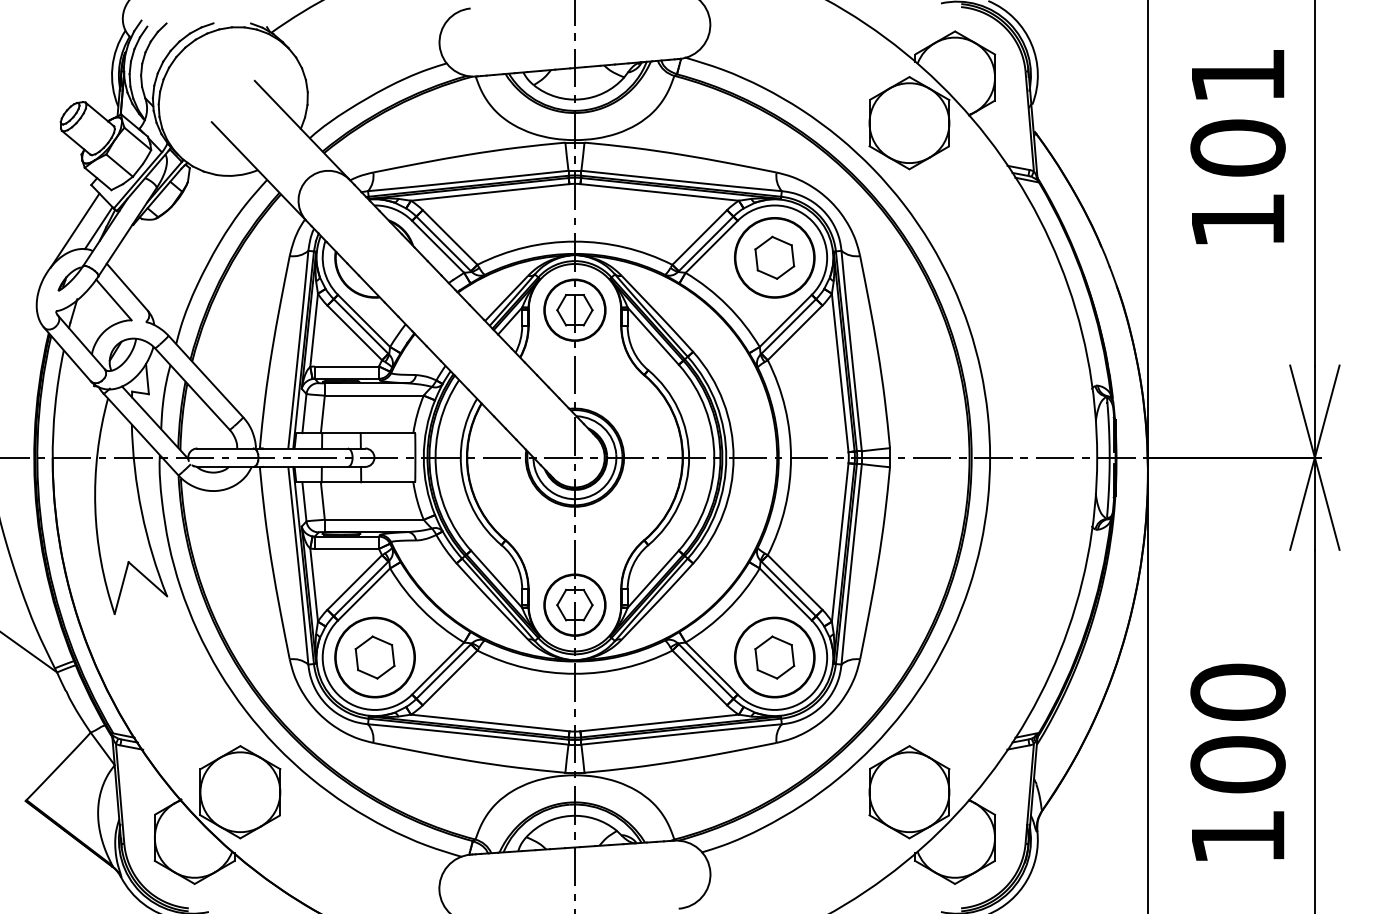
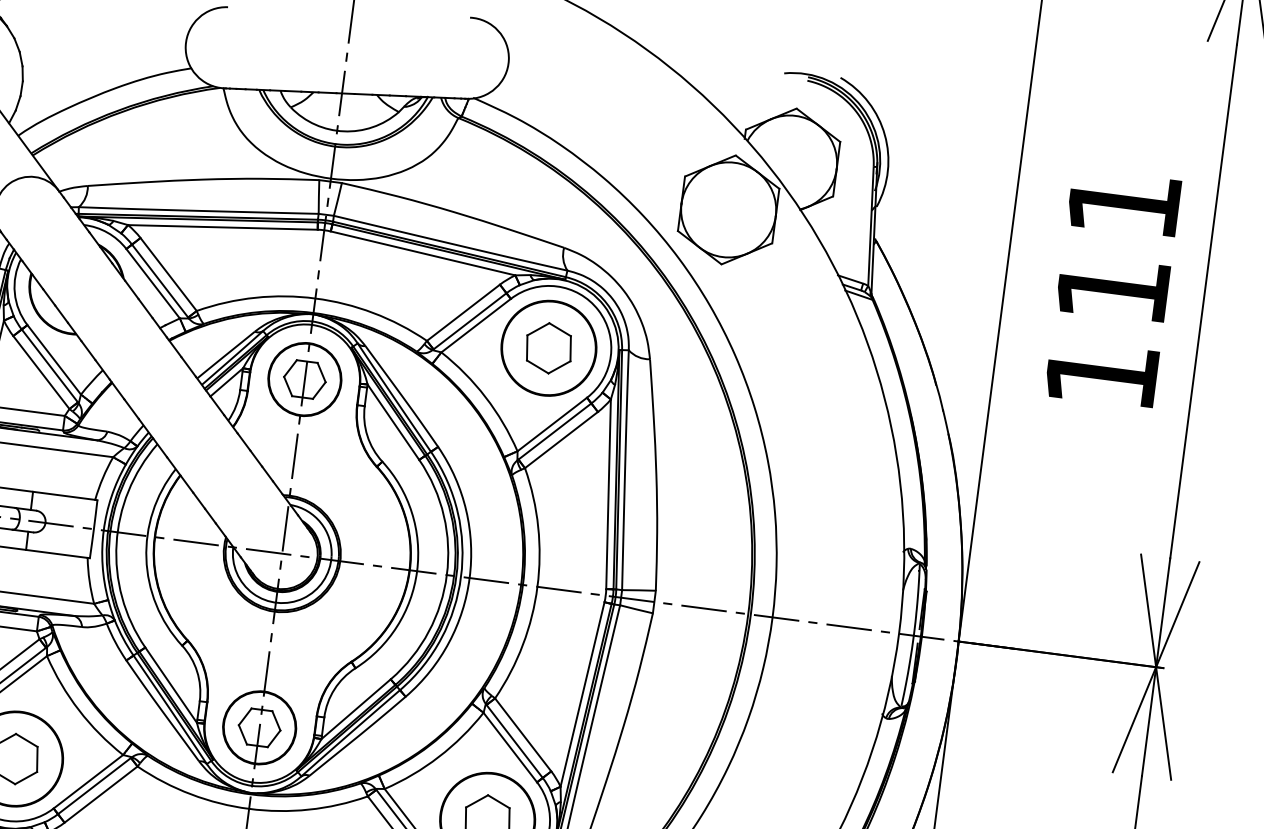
text: (1237, 147) -> (1112, 288), 101 -> 111

